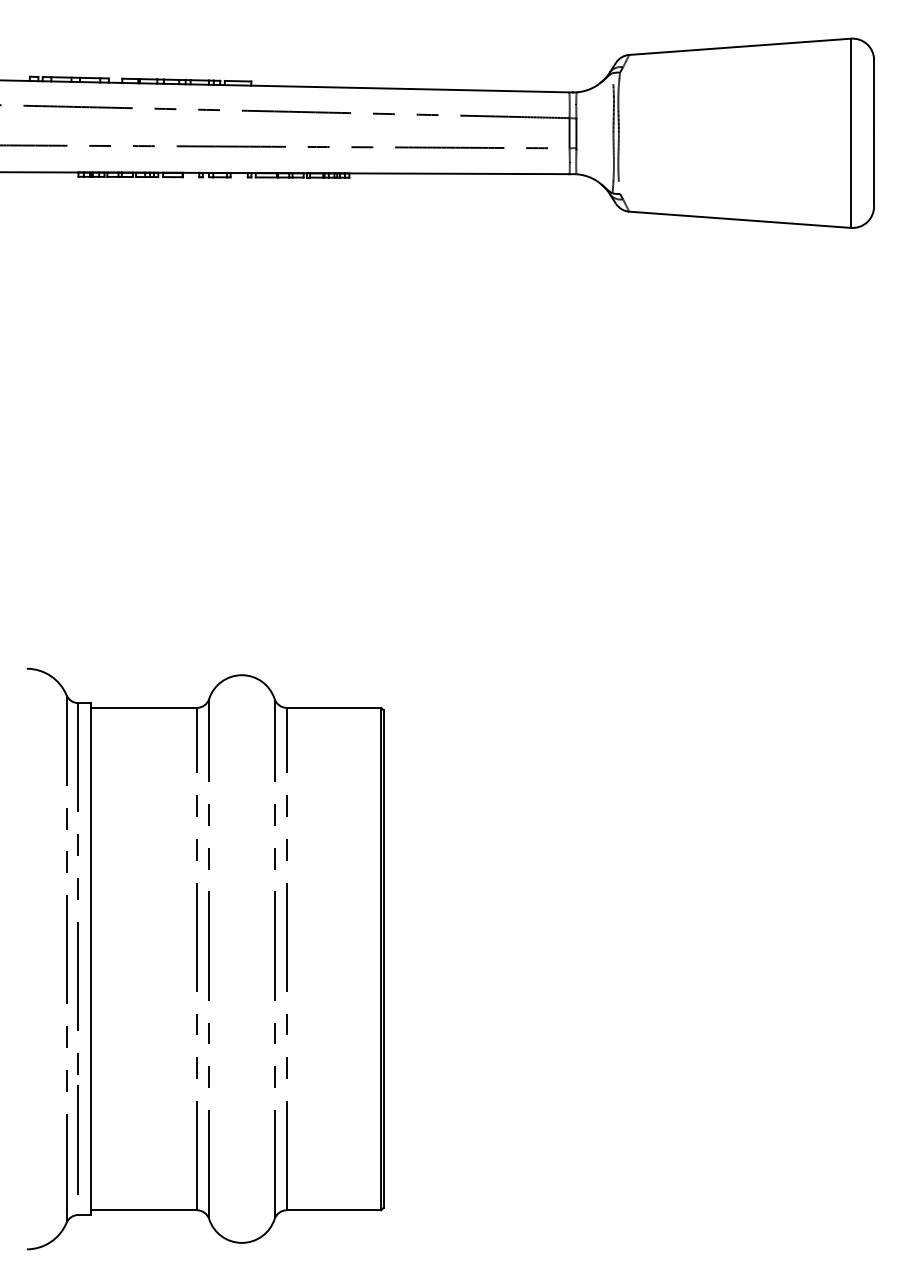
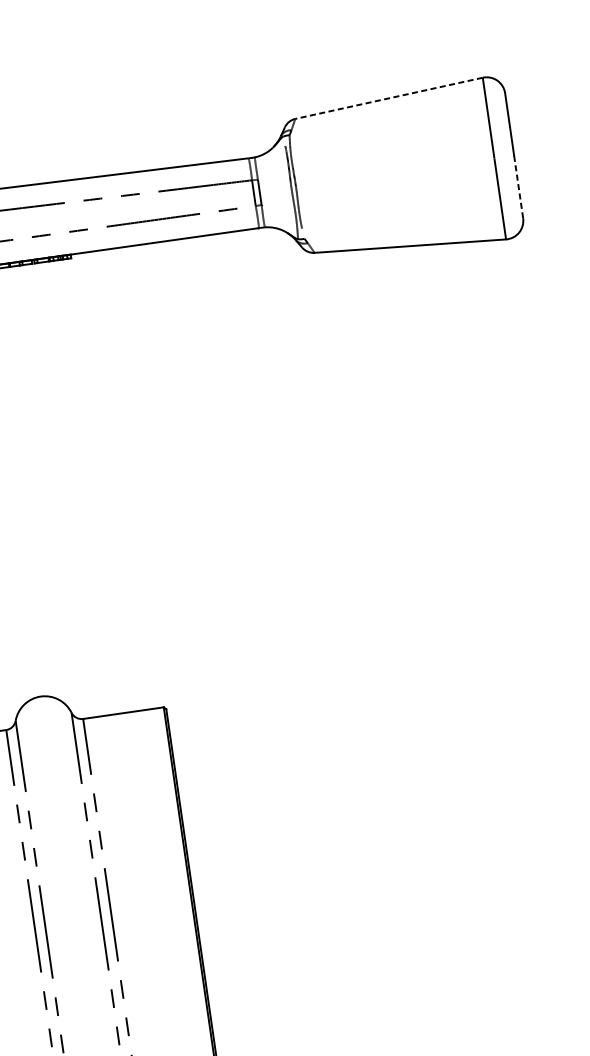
line: (739, 46) -> (388, 98), solid -> dashed
line: (874, 169) -> (518, 186), solid -> dashed

